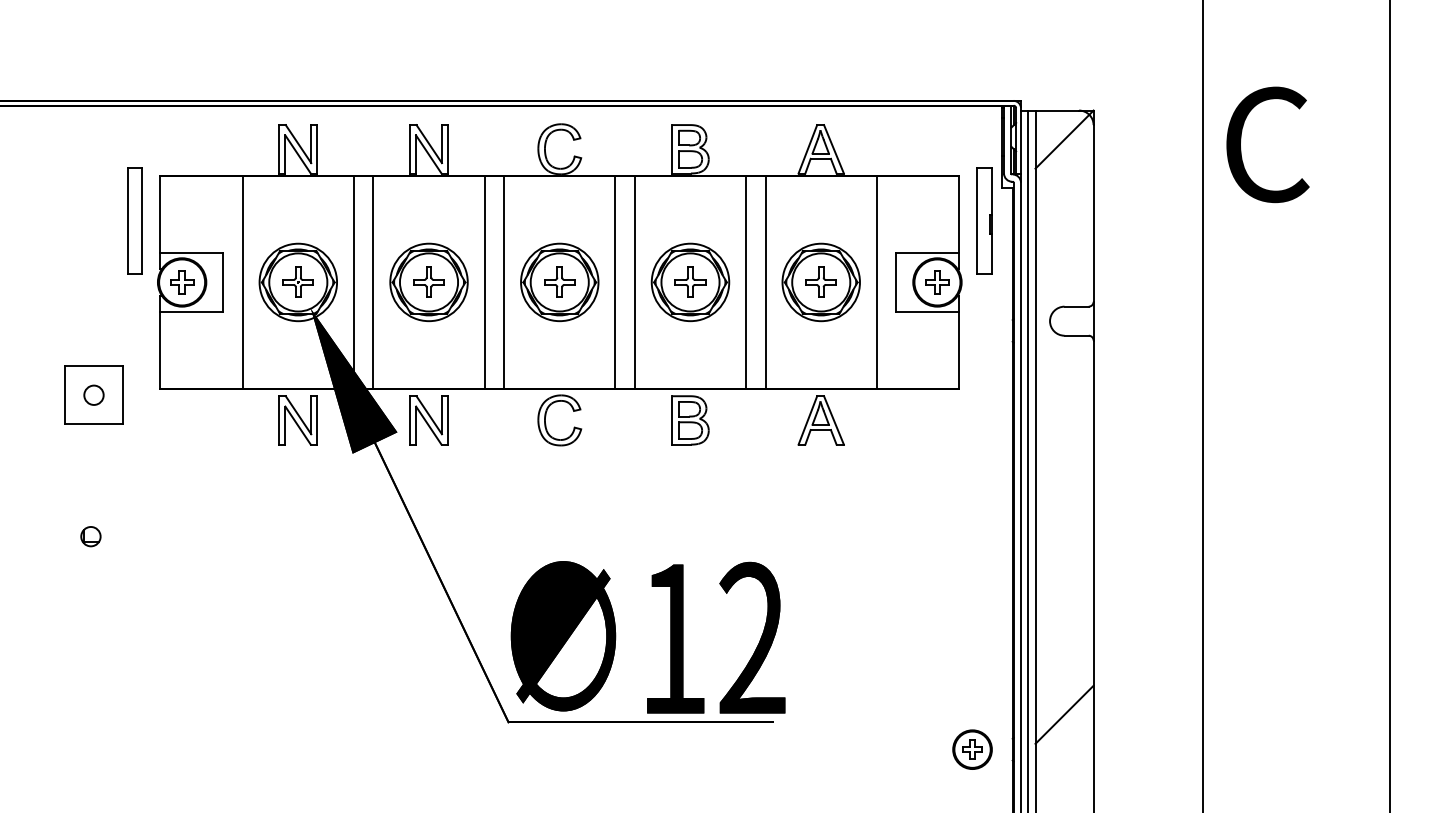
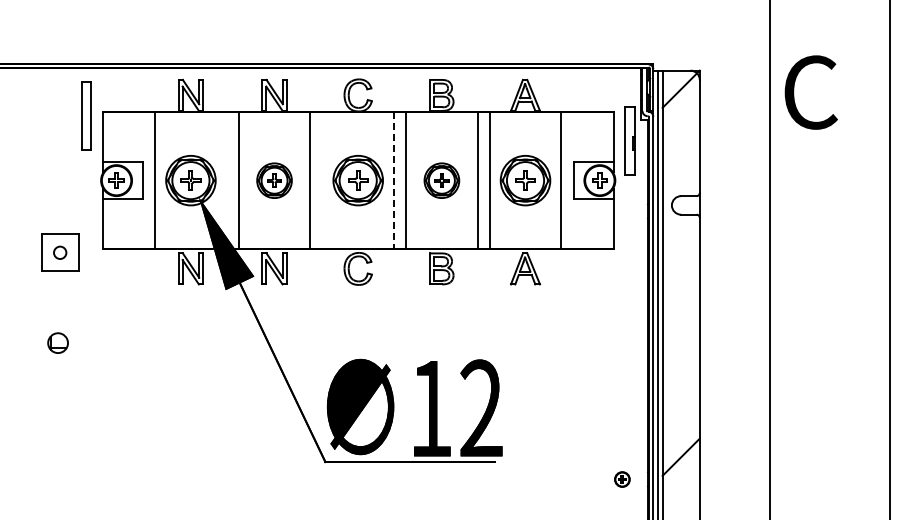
part: (135, 219) -> (86, 115), moved
line: (353, 282) -> (226, 180), removed
part: (428, 282) -> (274, 180), size x0.7
line: (503, 282) -> (322, 180), removed
part: (689, 282) -> (441, 180), size x0.7
line: (614, 283) -> (393, 181), solid -> dashed
part: (91, 537) -> (58, 343), size x1.6
part: (972, 749) -> (622, 479), size x0.6

